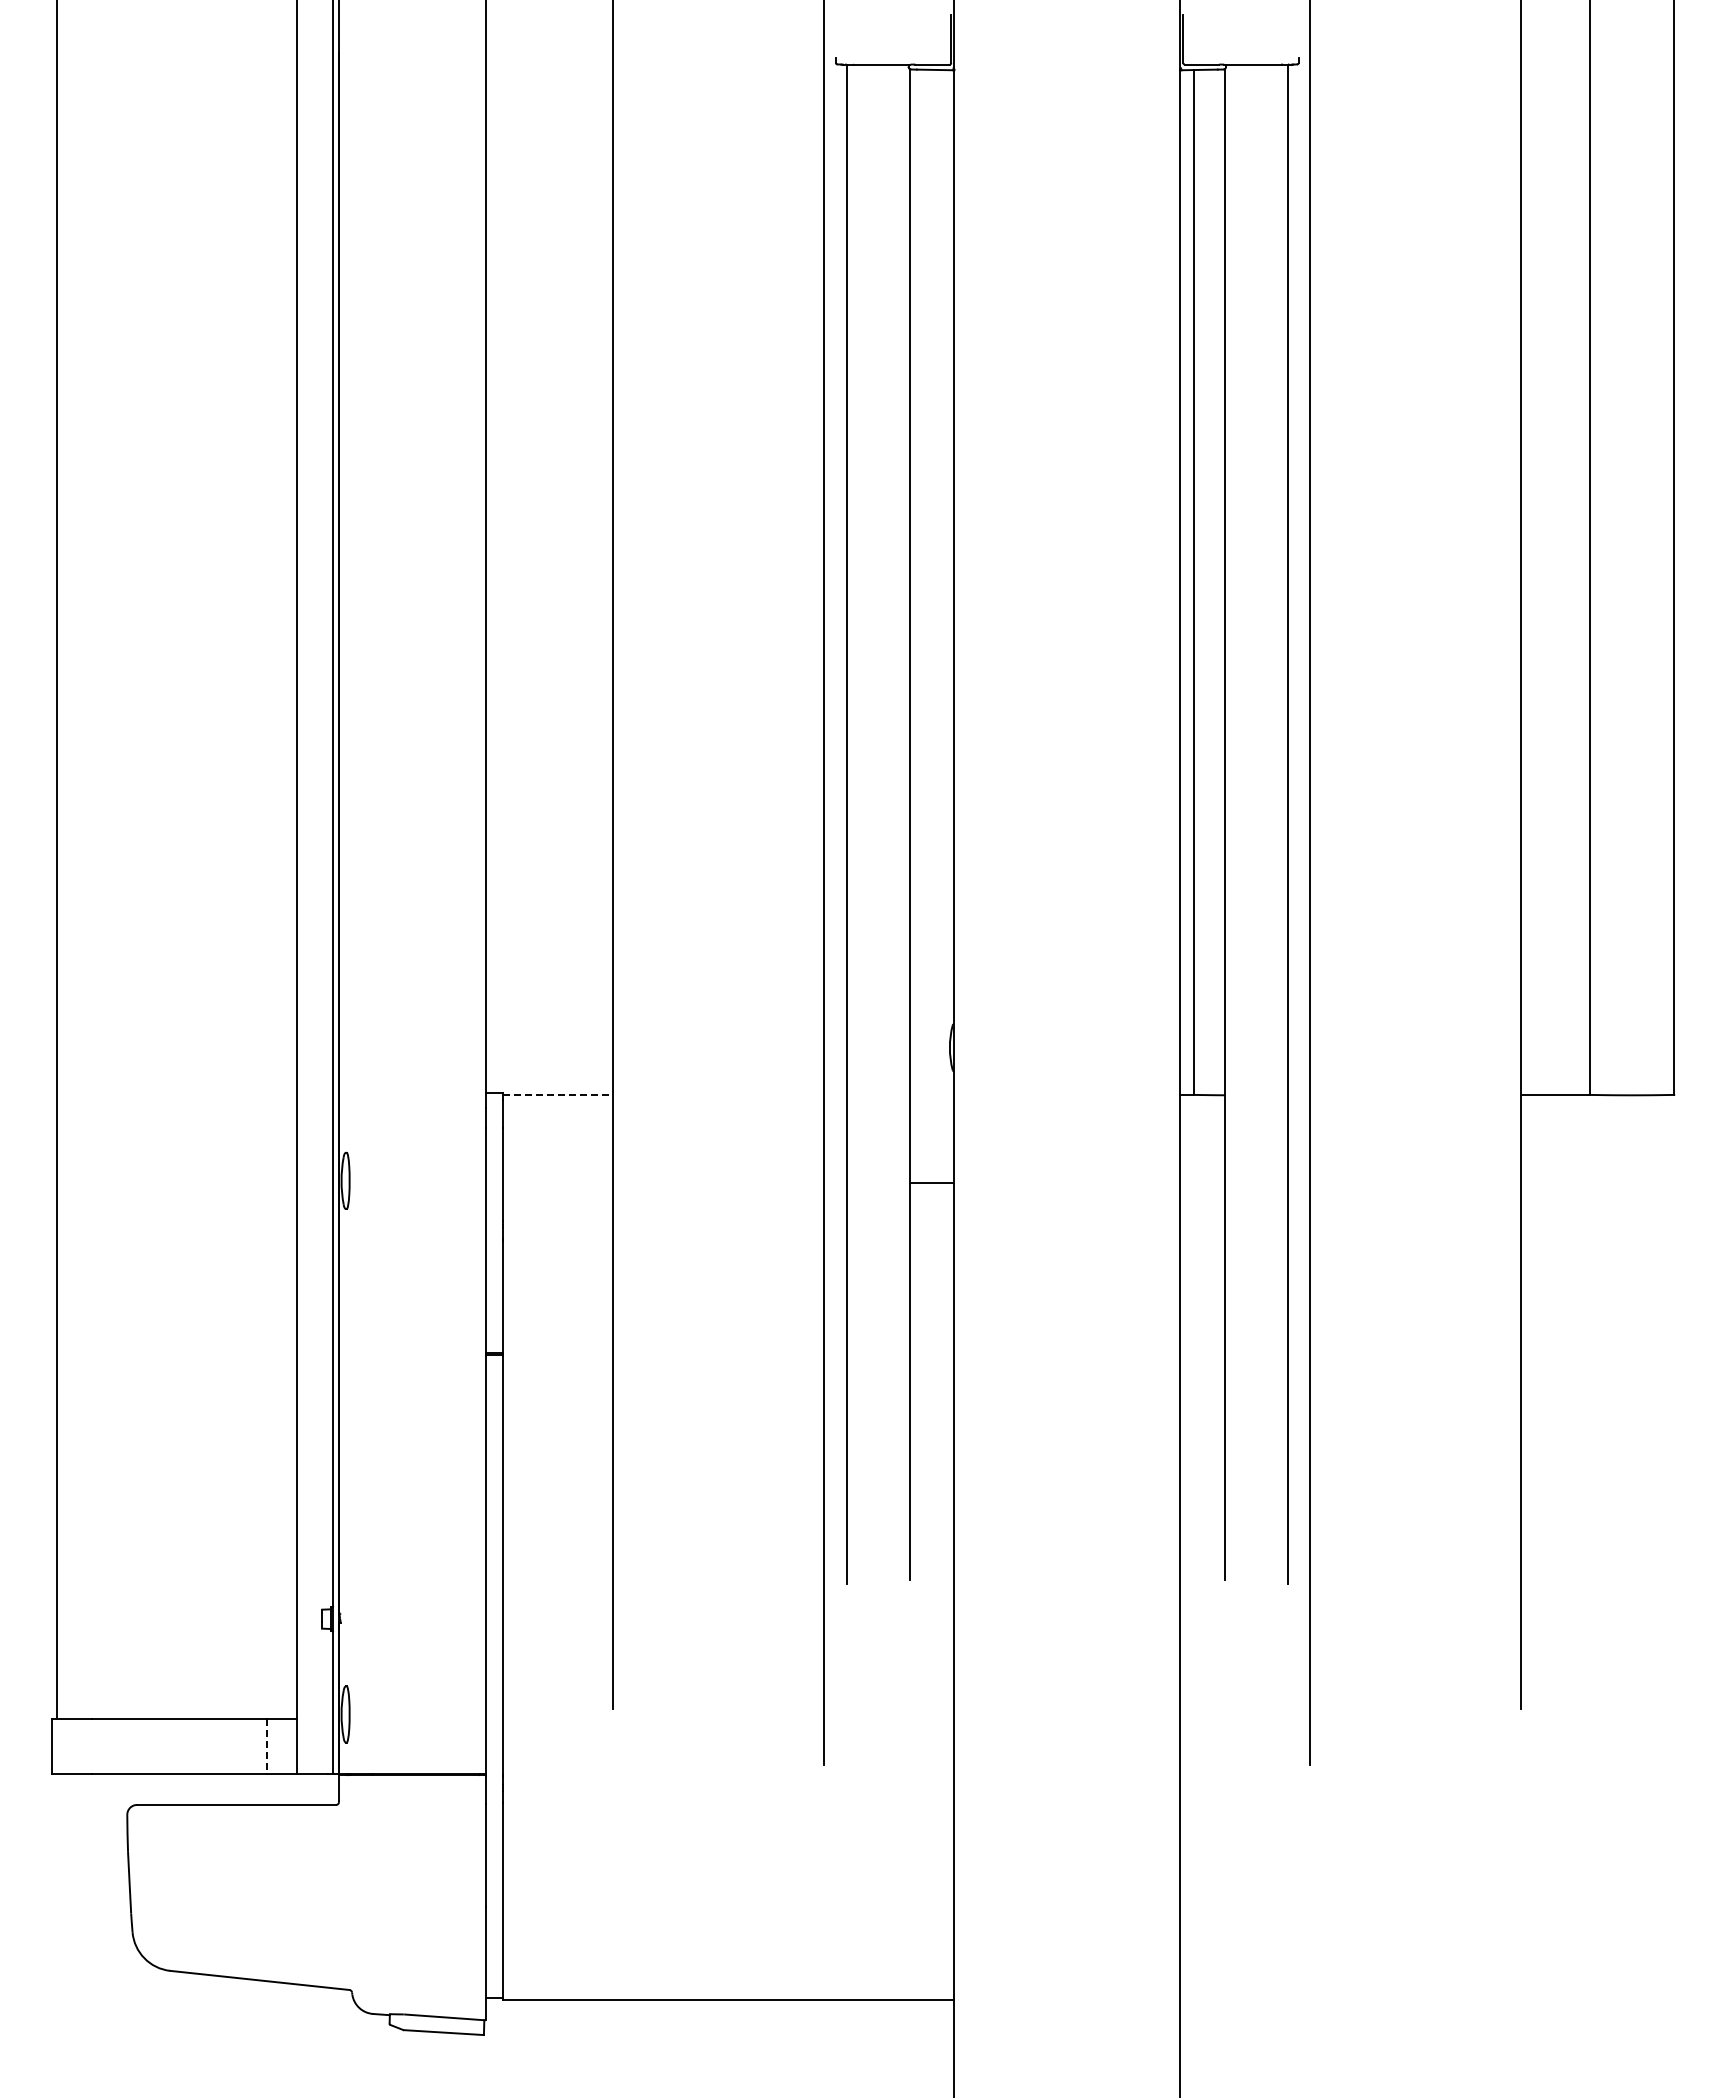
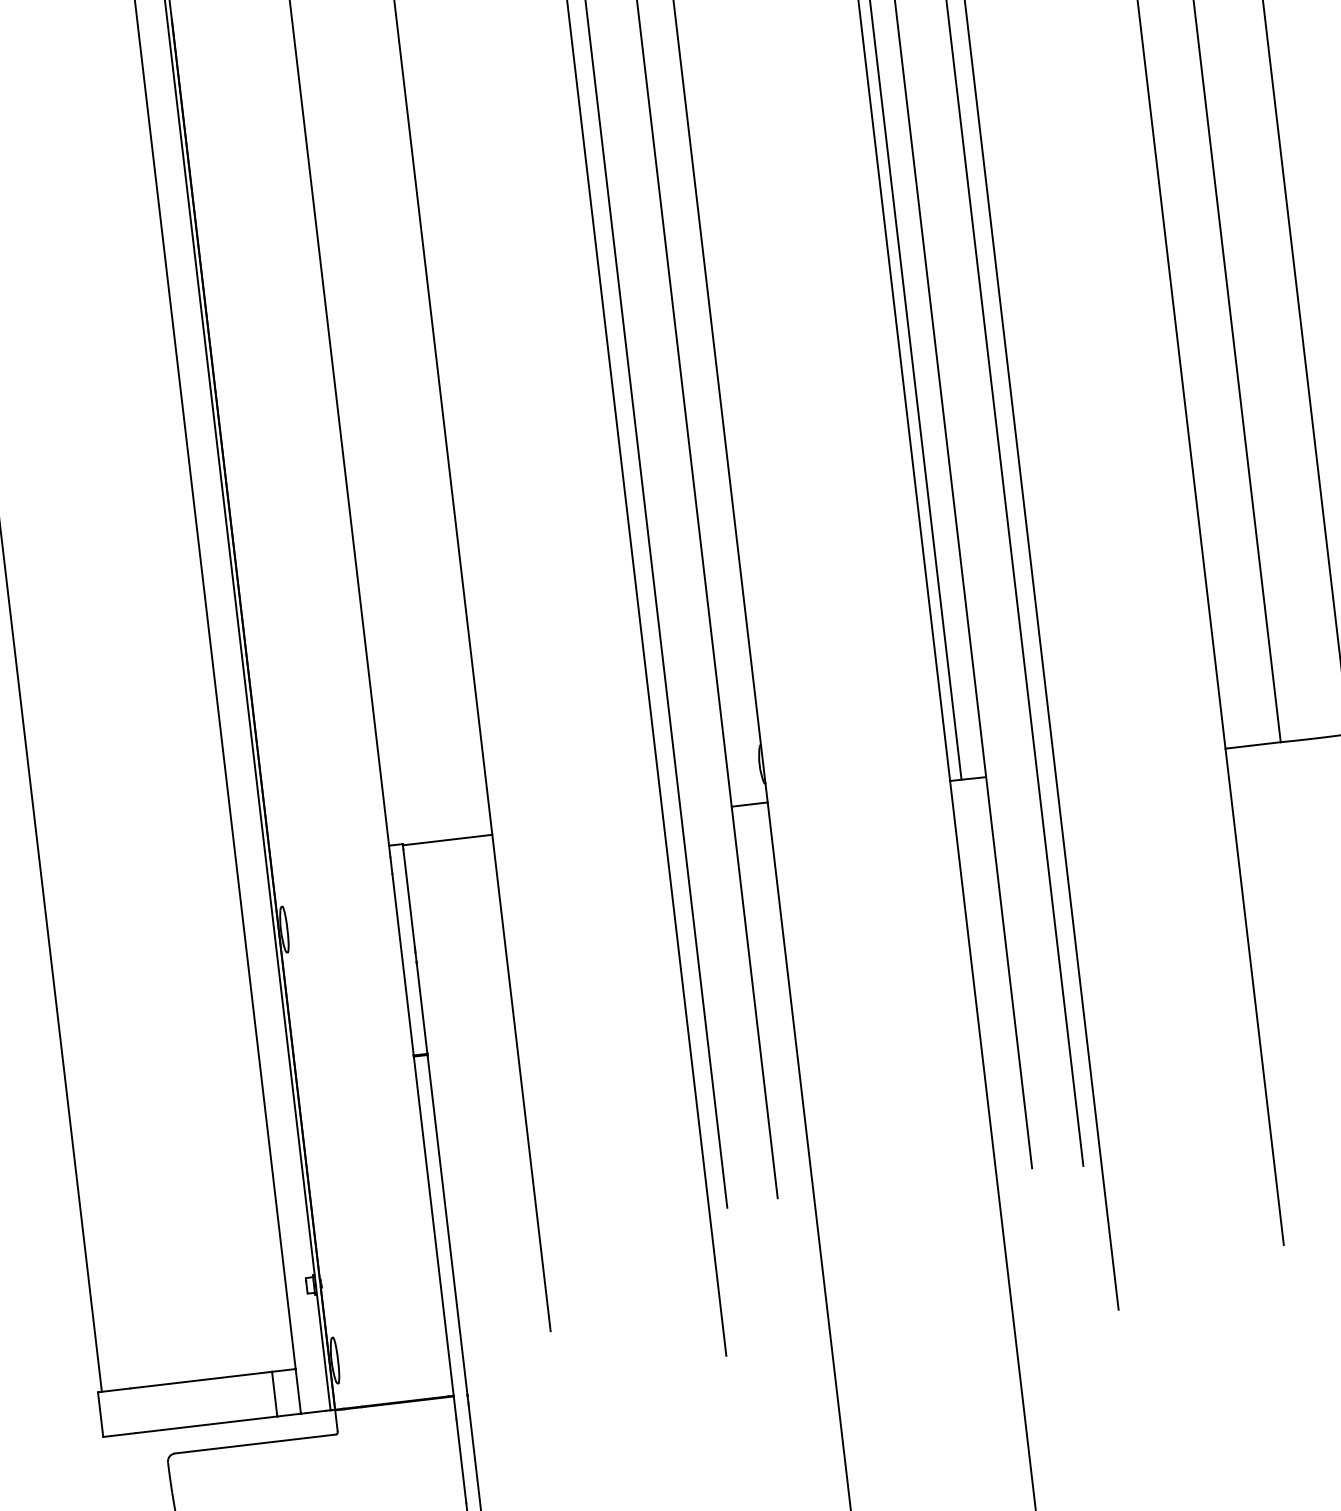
line: (558, 1094) -> (447, 839), dashed -> solid
line: (931, 1182) -> (749, 804), moved
line: (267, 1746) -> (274, 1393), dashed -> solid

